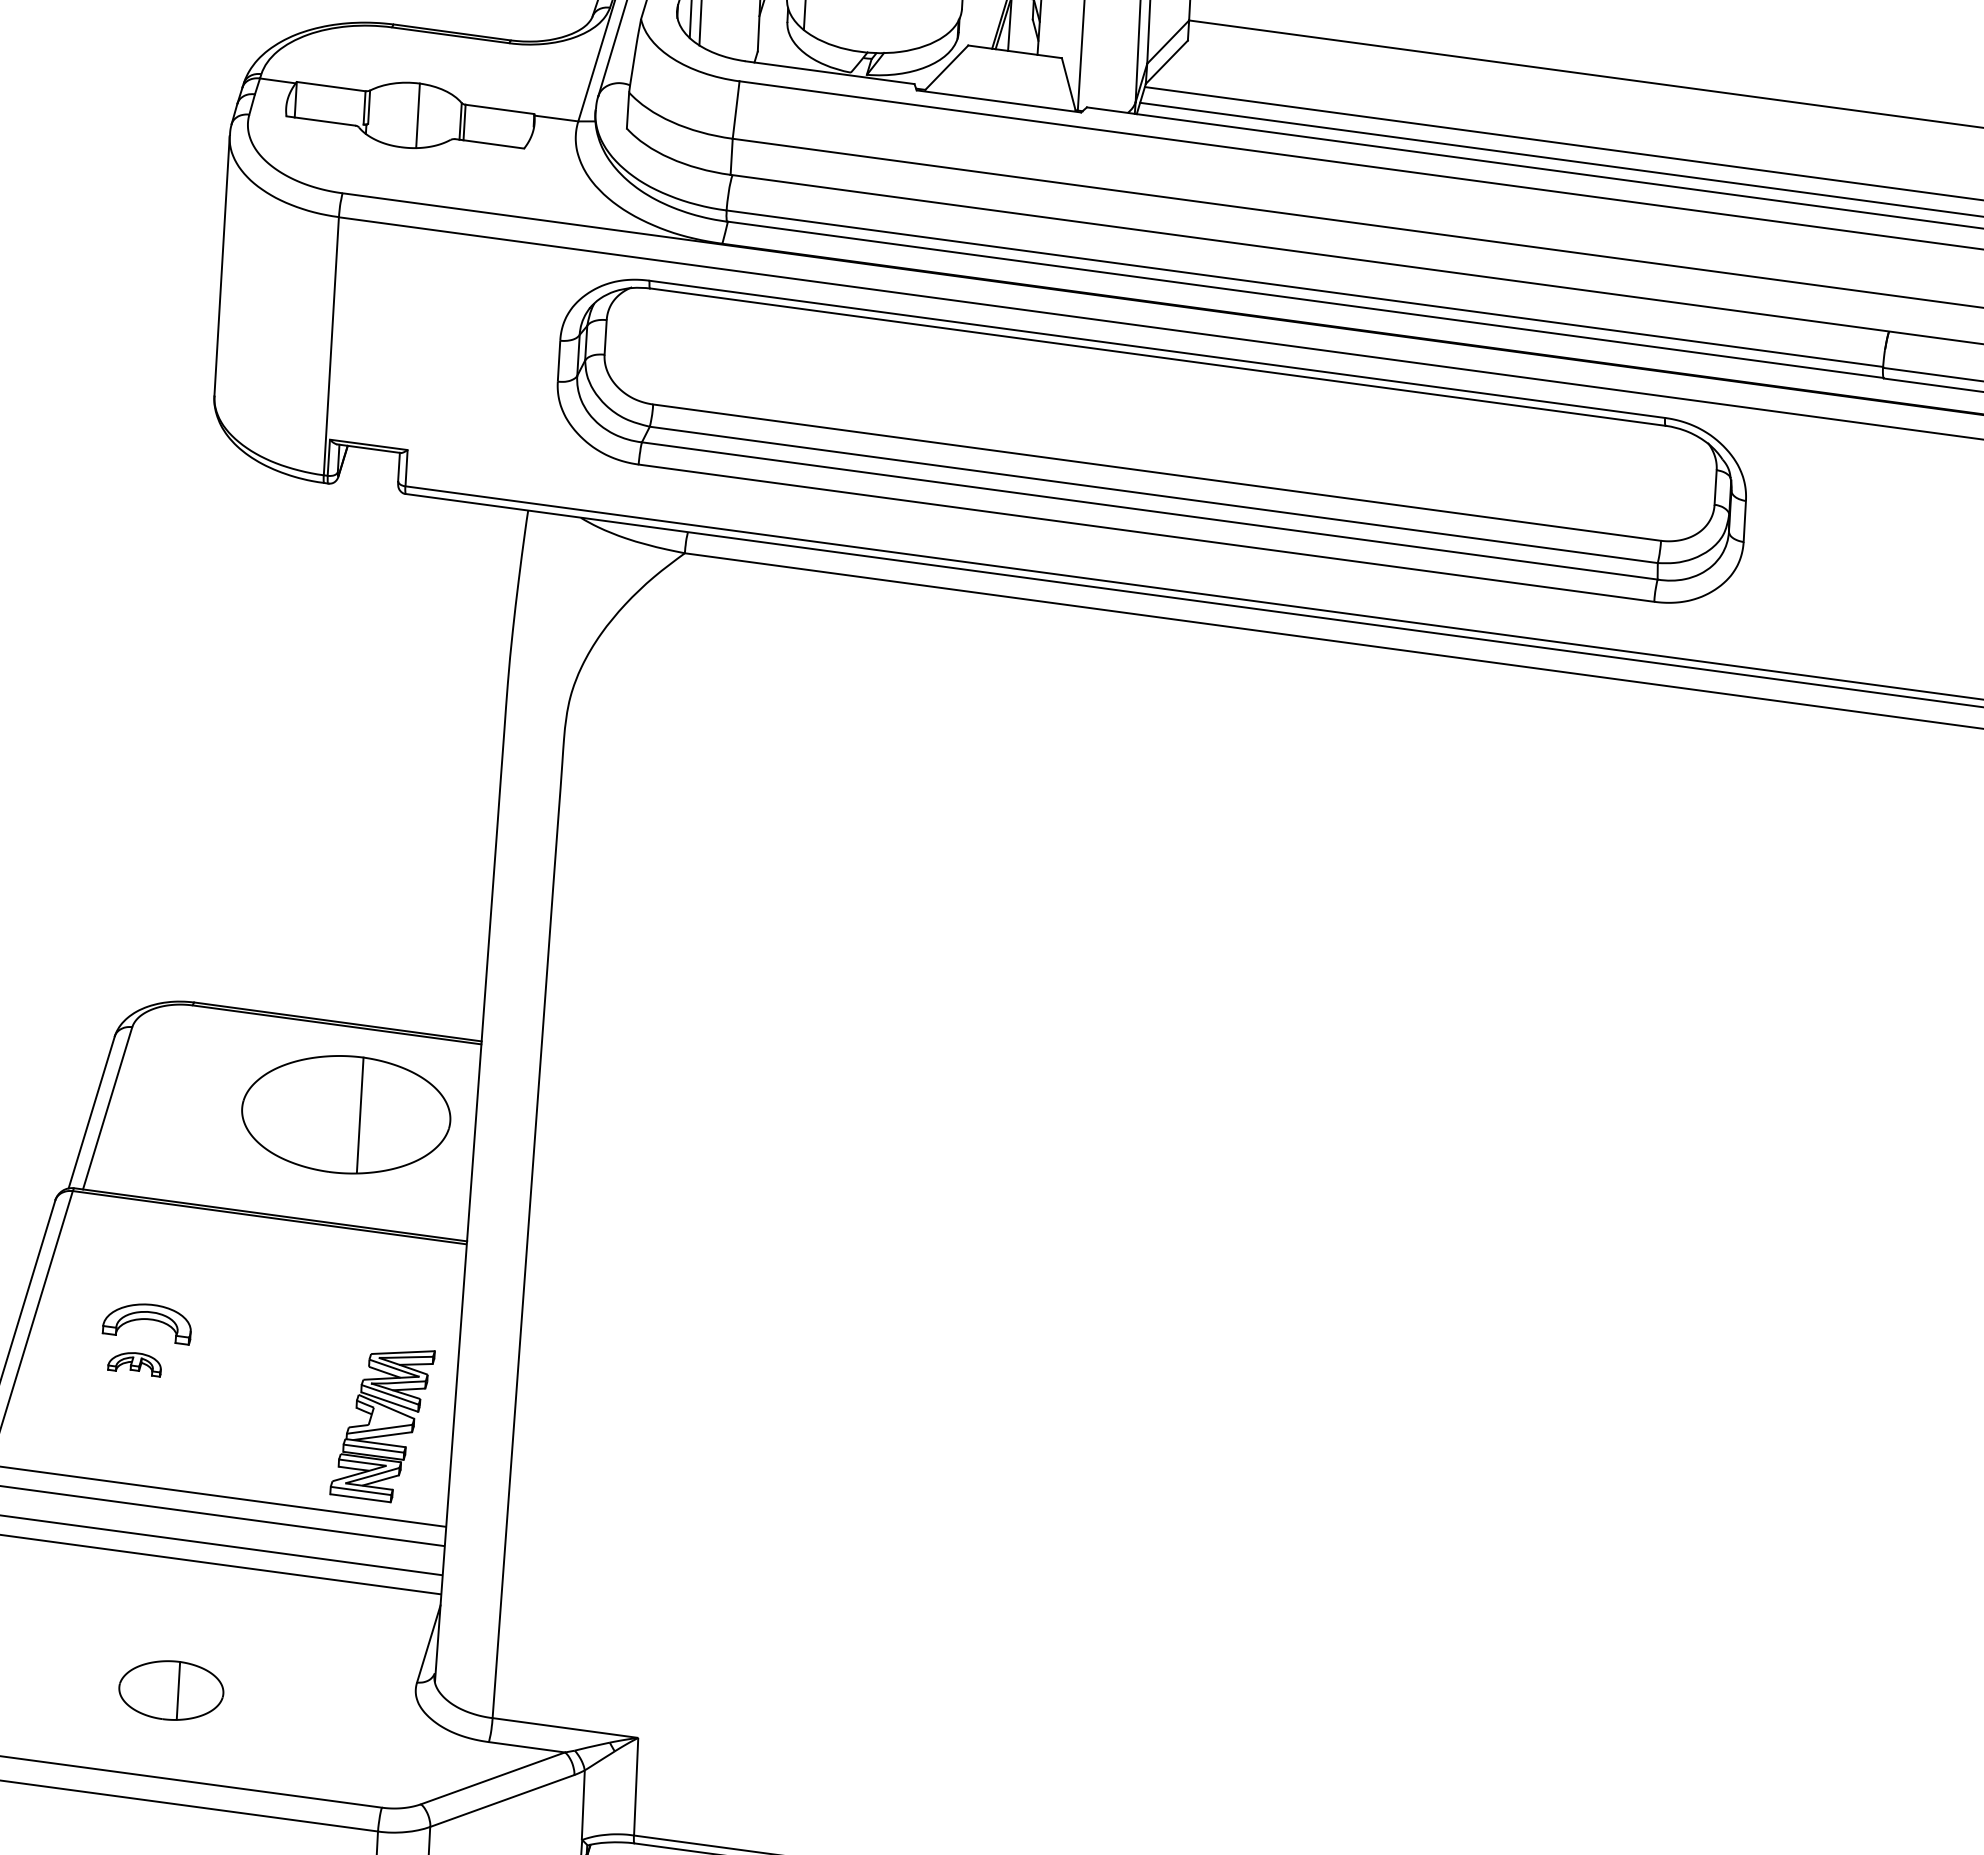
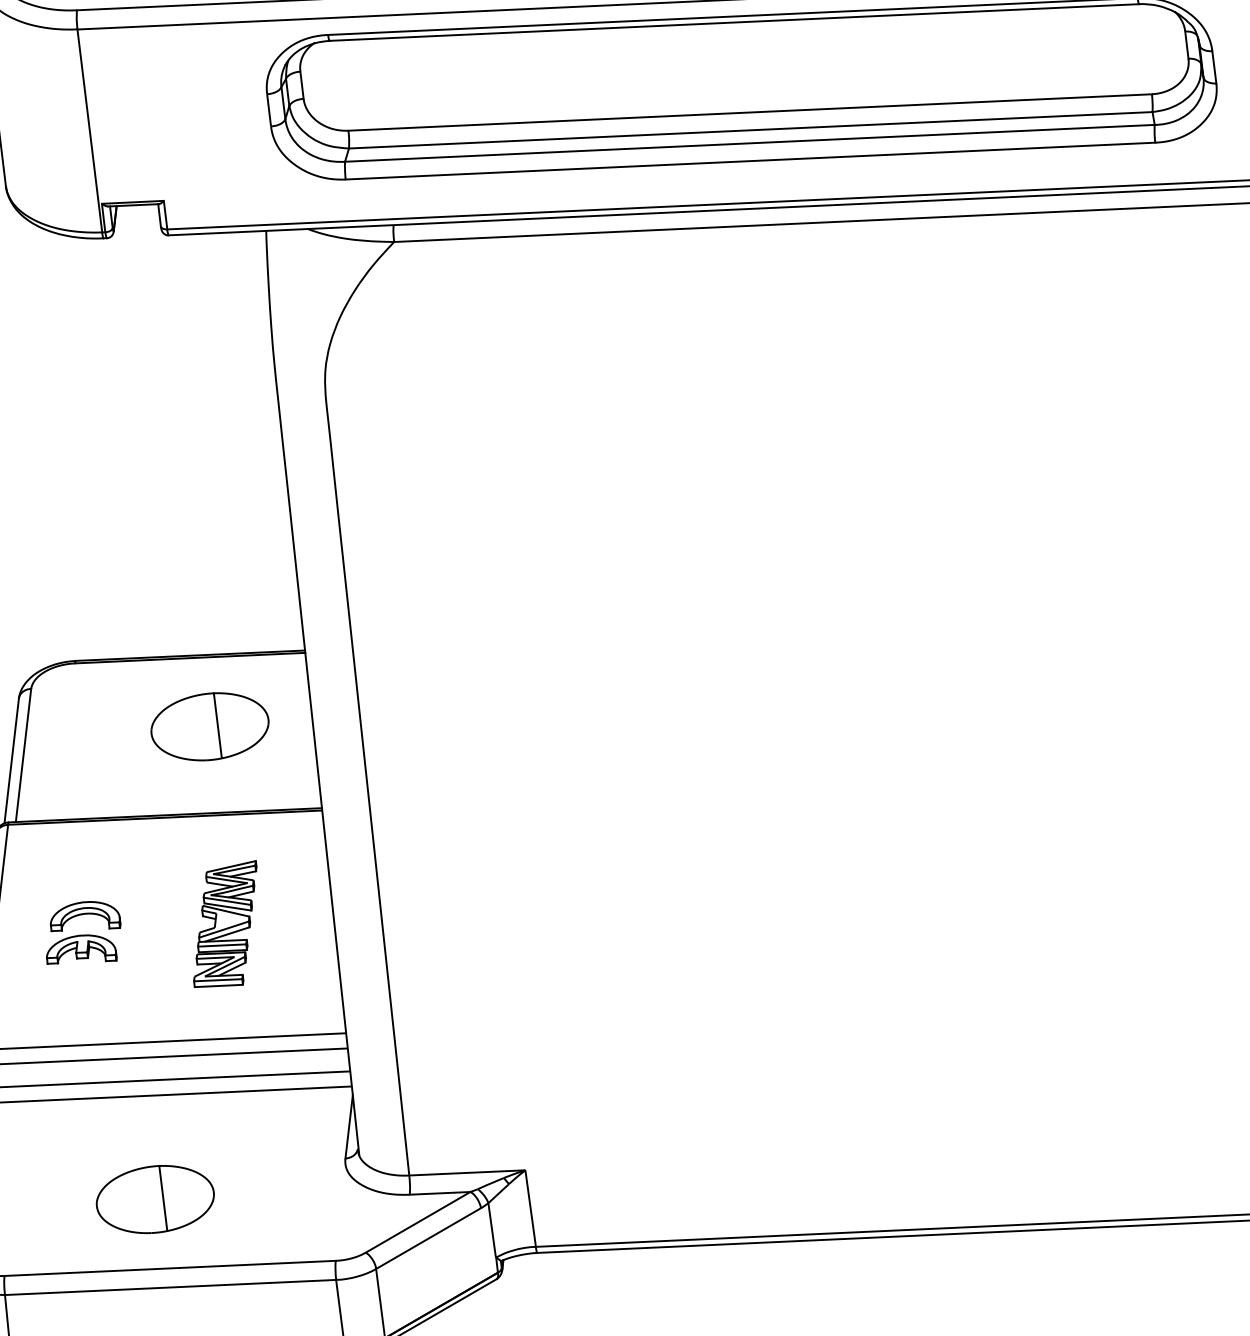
part: (345, 1114) -> (209, 726), size x0.71
part: (134, 1364) -> (80, 951), size x1.67
part: (382, 1426) -> (225, 927), moved
part: (171, 1690) -> (155, 1199), size x1.43

